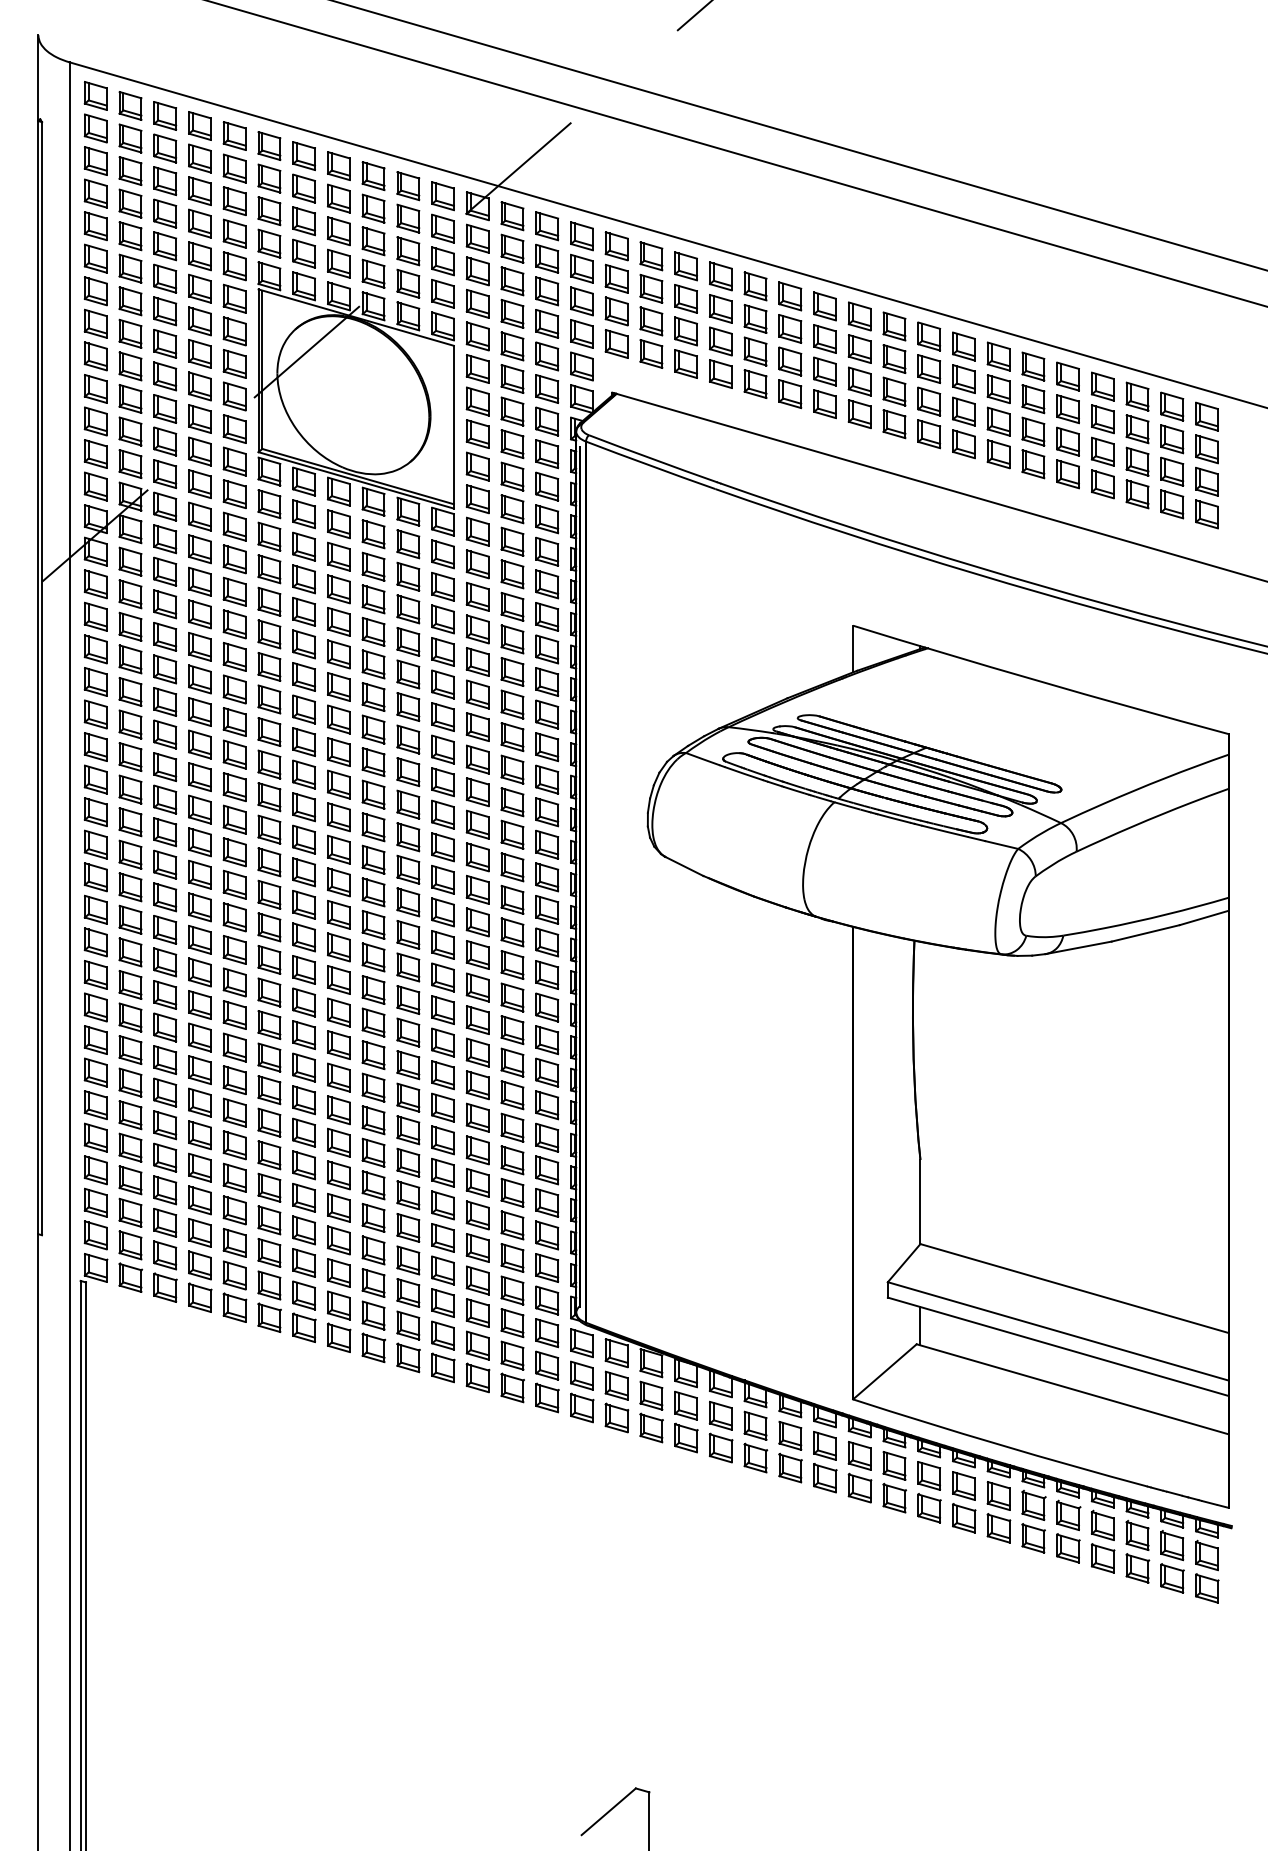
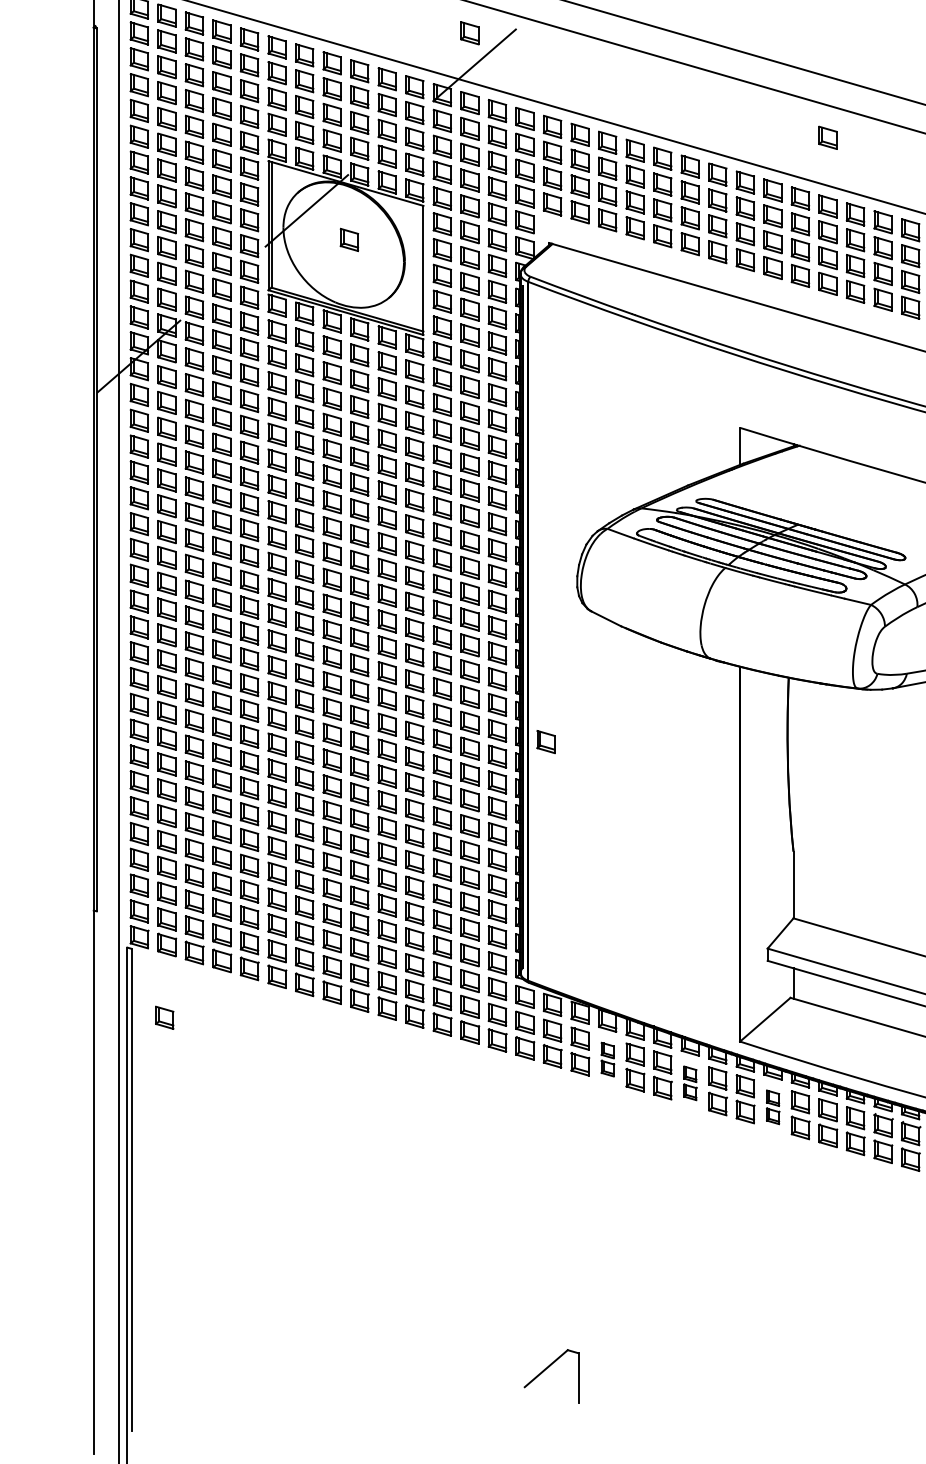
part: (512, 128) -> (469, 33), added
part: (963, 259) -> (827, 137), added
part: (360, 388) -> (349, 239), added
part: (608, 1021) -> (546, 741), added
part: (127, 1369) -> (164, 1017), added
part: (686, 1422) -> (607, 1059), size x0.7
part: (790, 1451) -> (690, 1082), size x0.7
part: (894, 1482) -> (772, 1107), size x0.7

